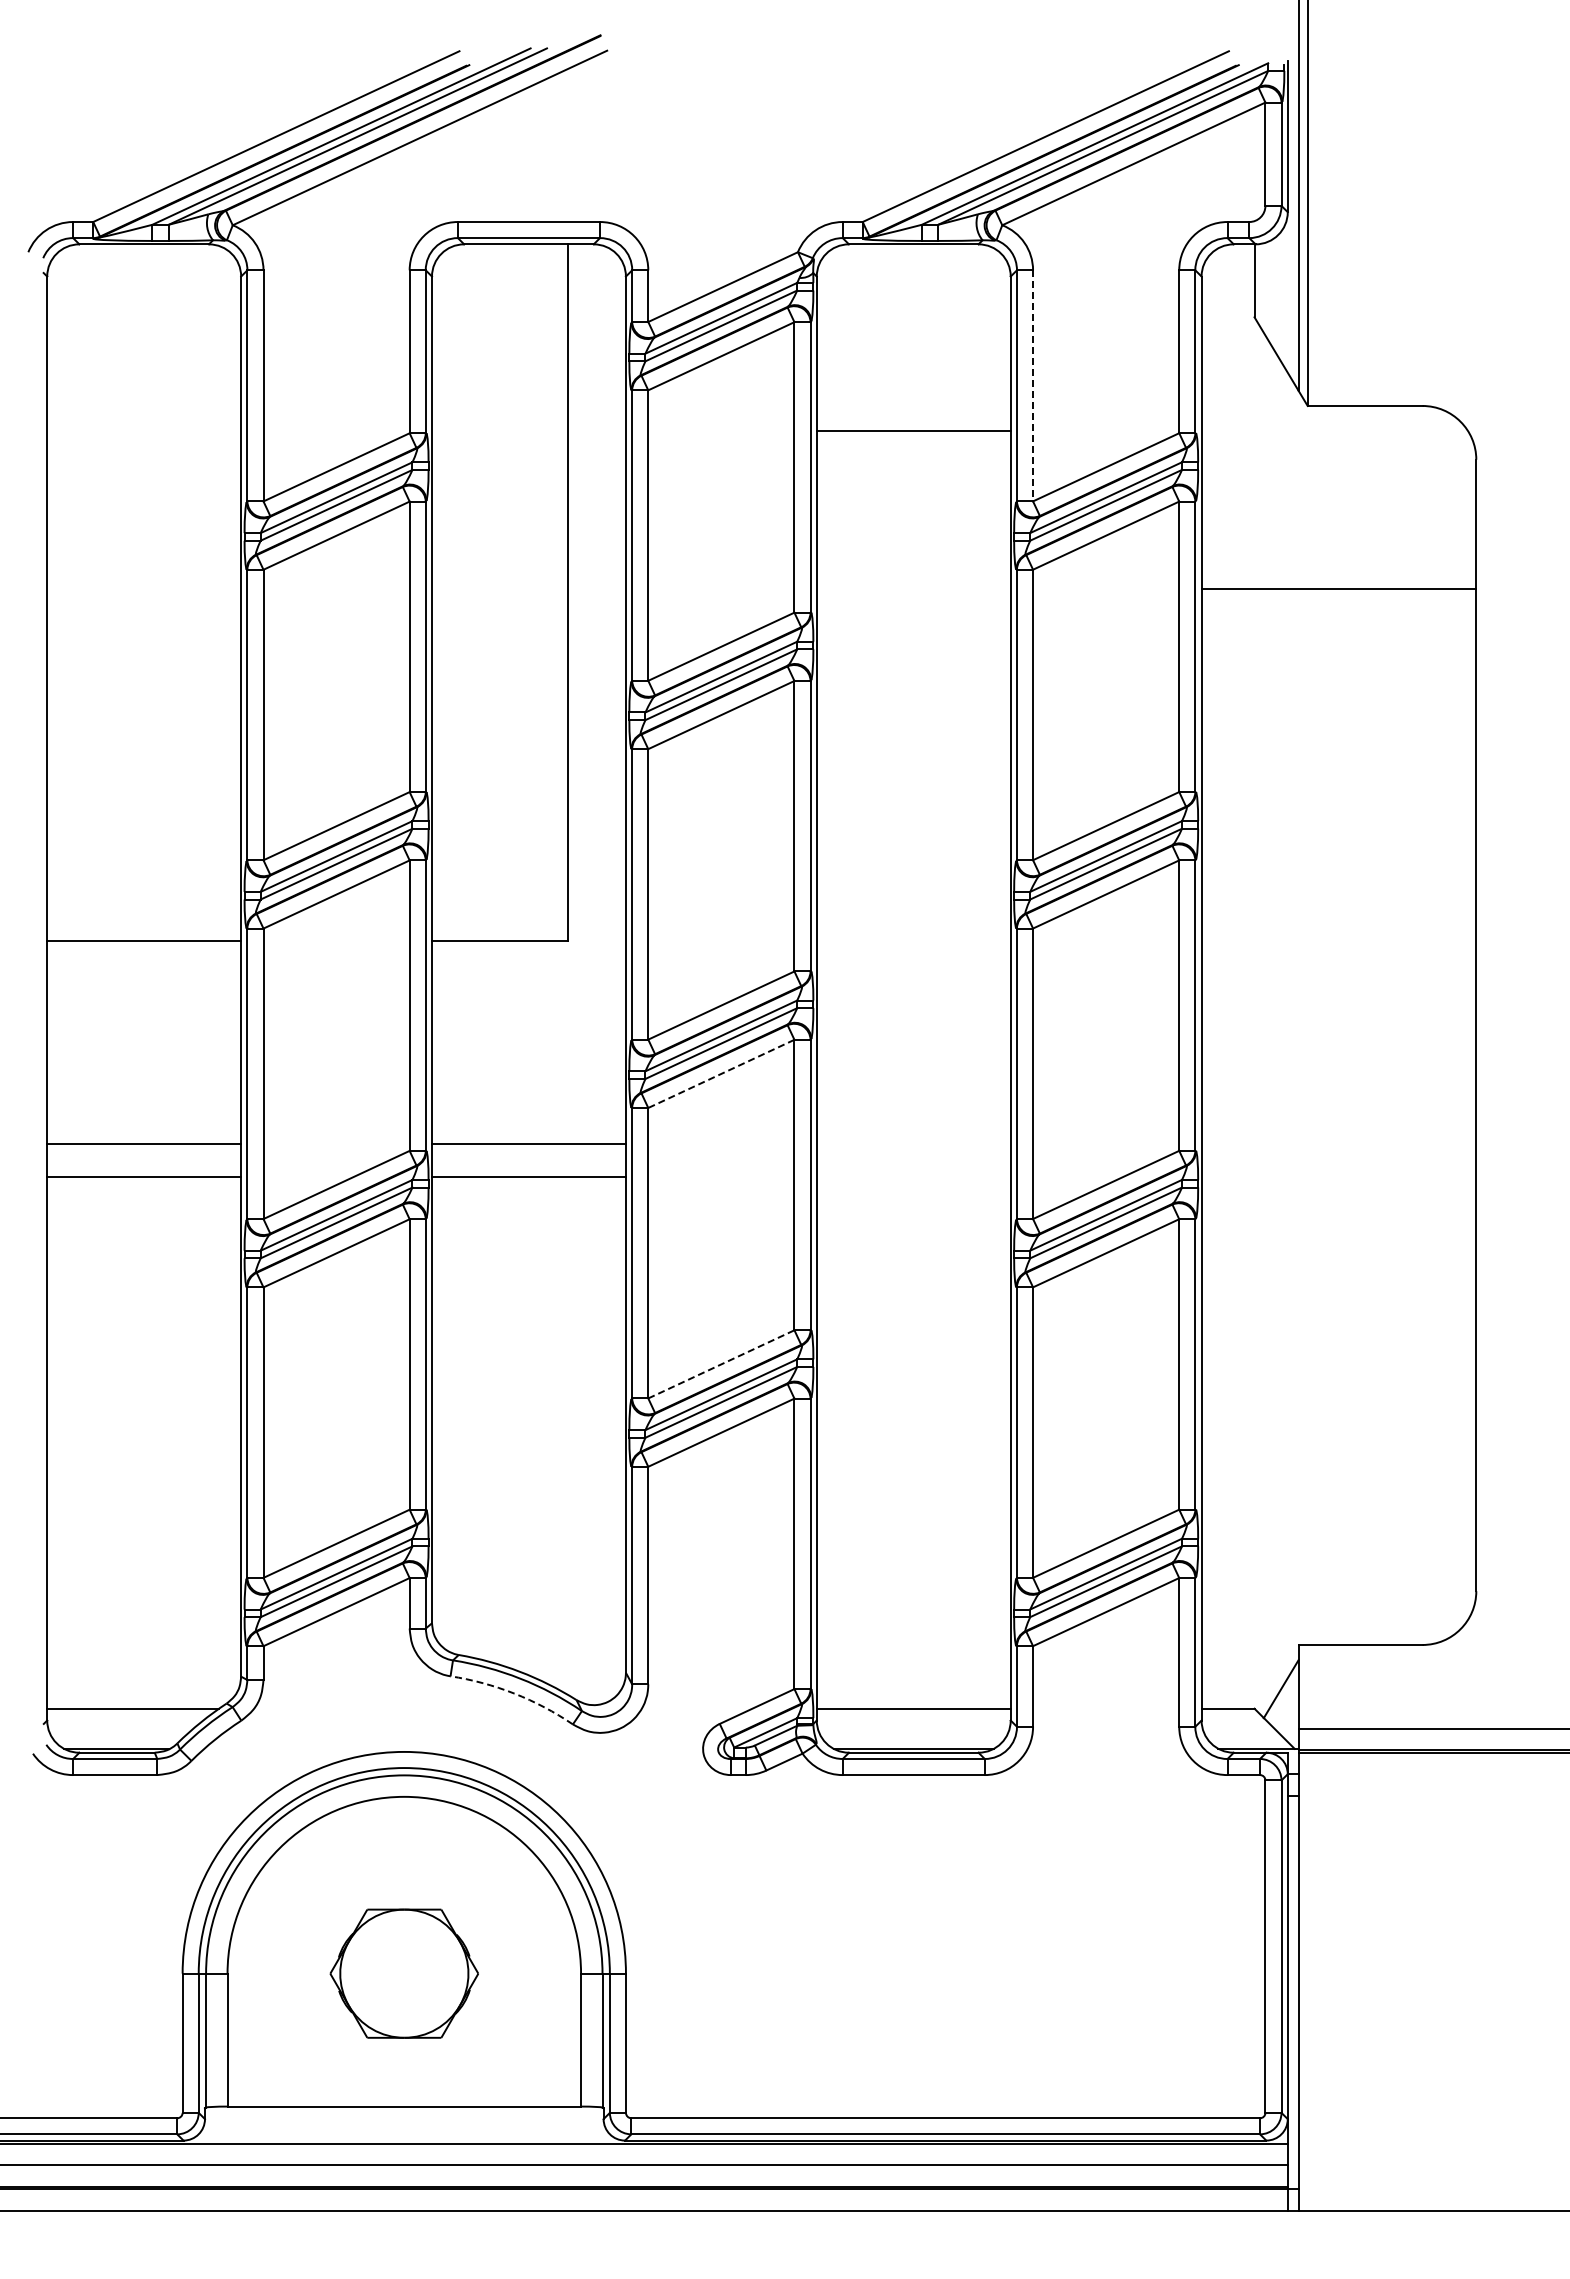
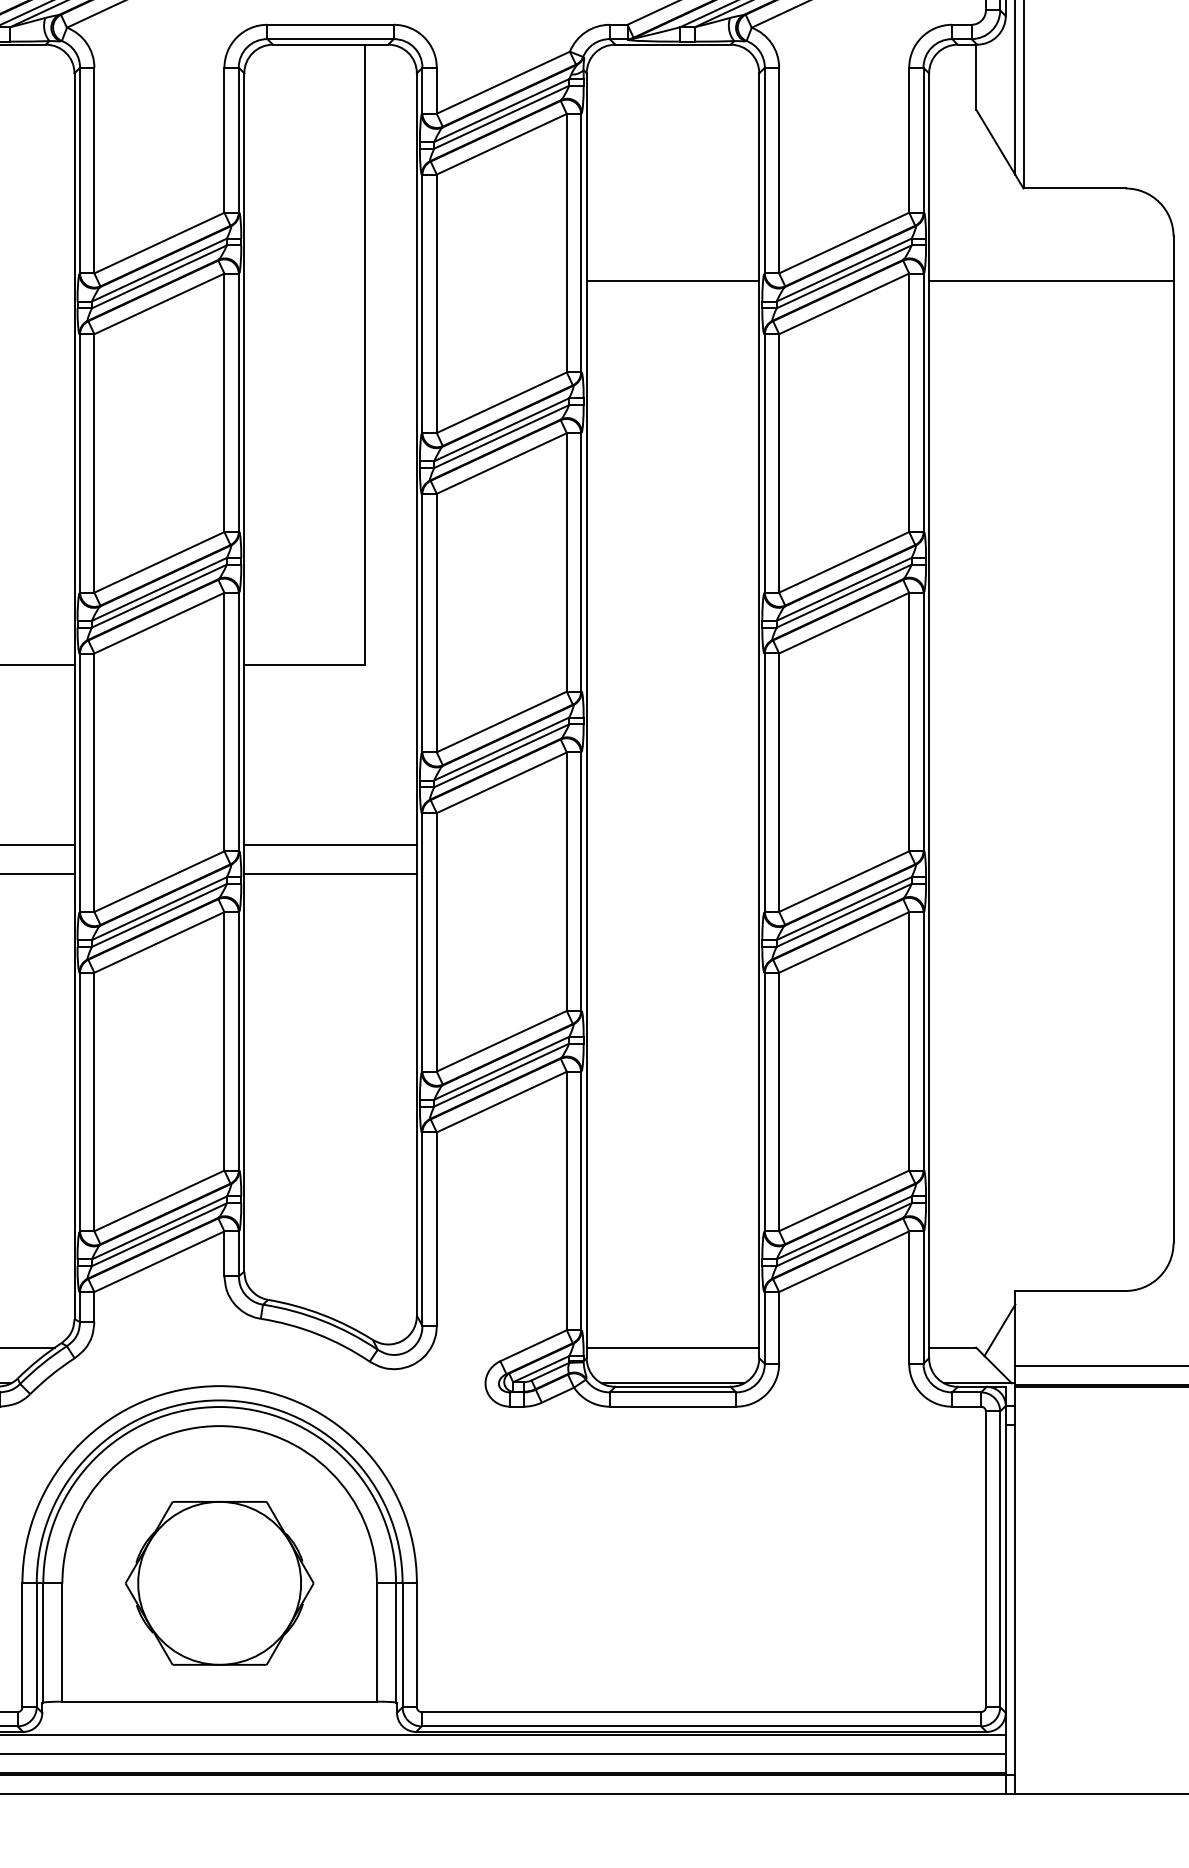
line: (1033, 385) -> (779, 170), dashed -> solid
line: (913, 430) -> (672, 280), moved
line: (1338, 588) -> (1050, 280), moved
line: (721, 1073) -> (501, 782), dashed -> solid
line: (721, 1364) -> (501, 1041), dashed -> solid
arc: (514, 1693) -> (317, 1334), dashed -> solid
part: (404, 1973) -> (219, 1583), size x1.43

